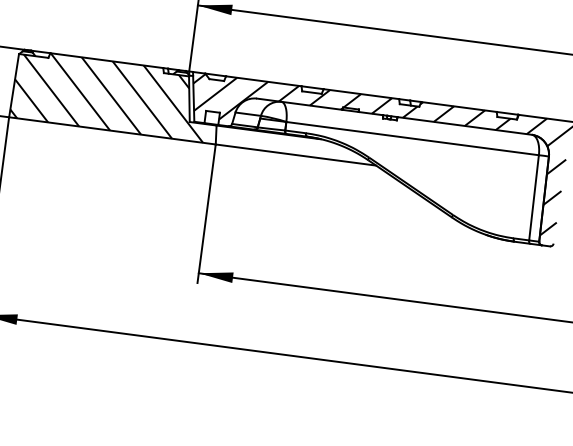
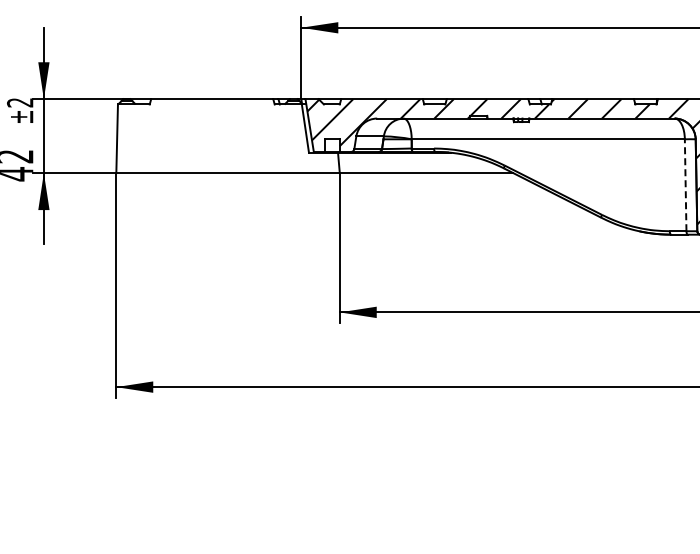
hatch: (110, 96) -> (221, 136), removed
line: (533, 198) -> (685, 185), solid -> dashed

